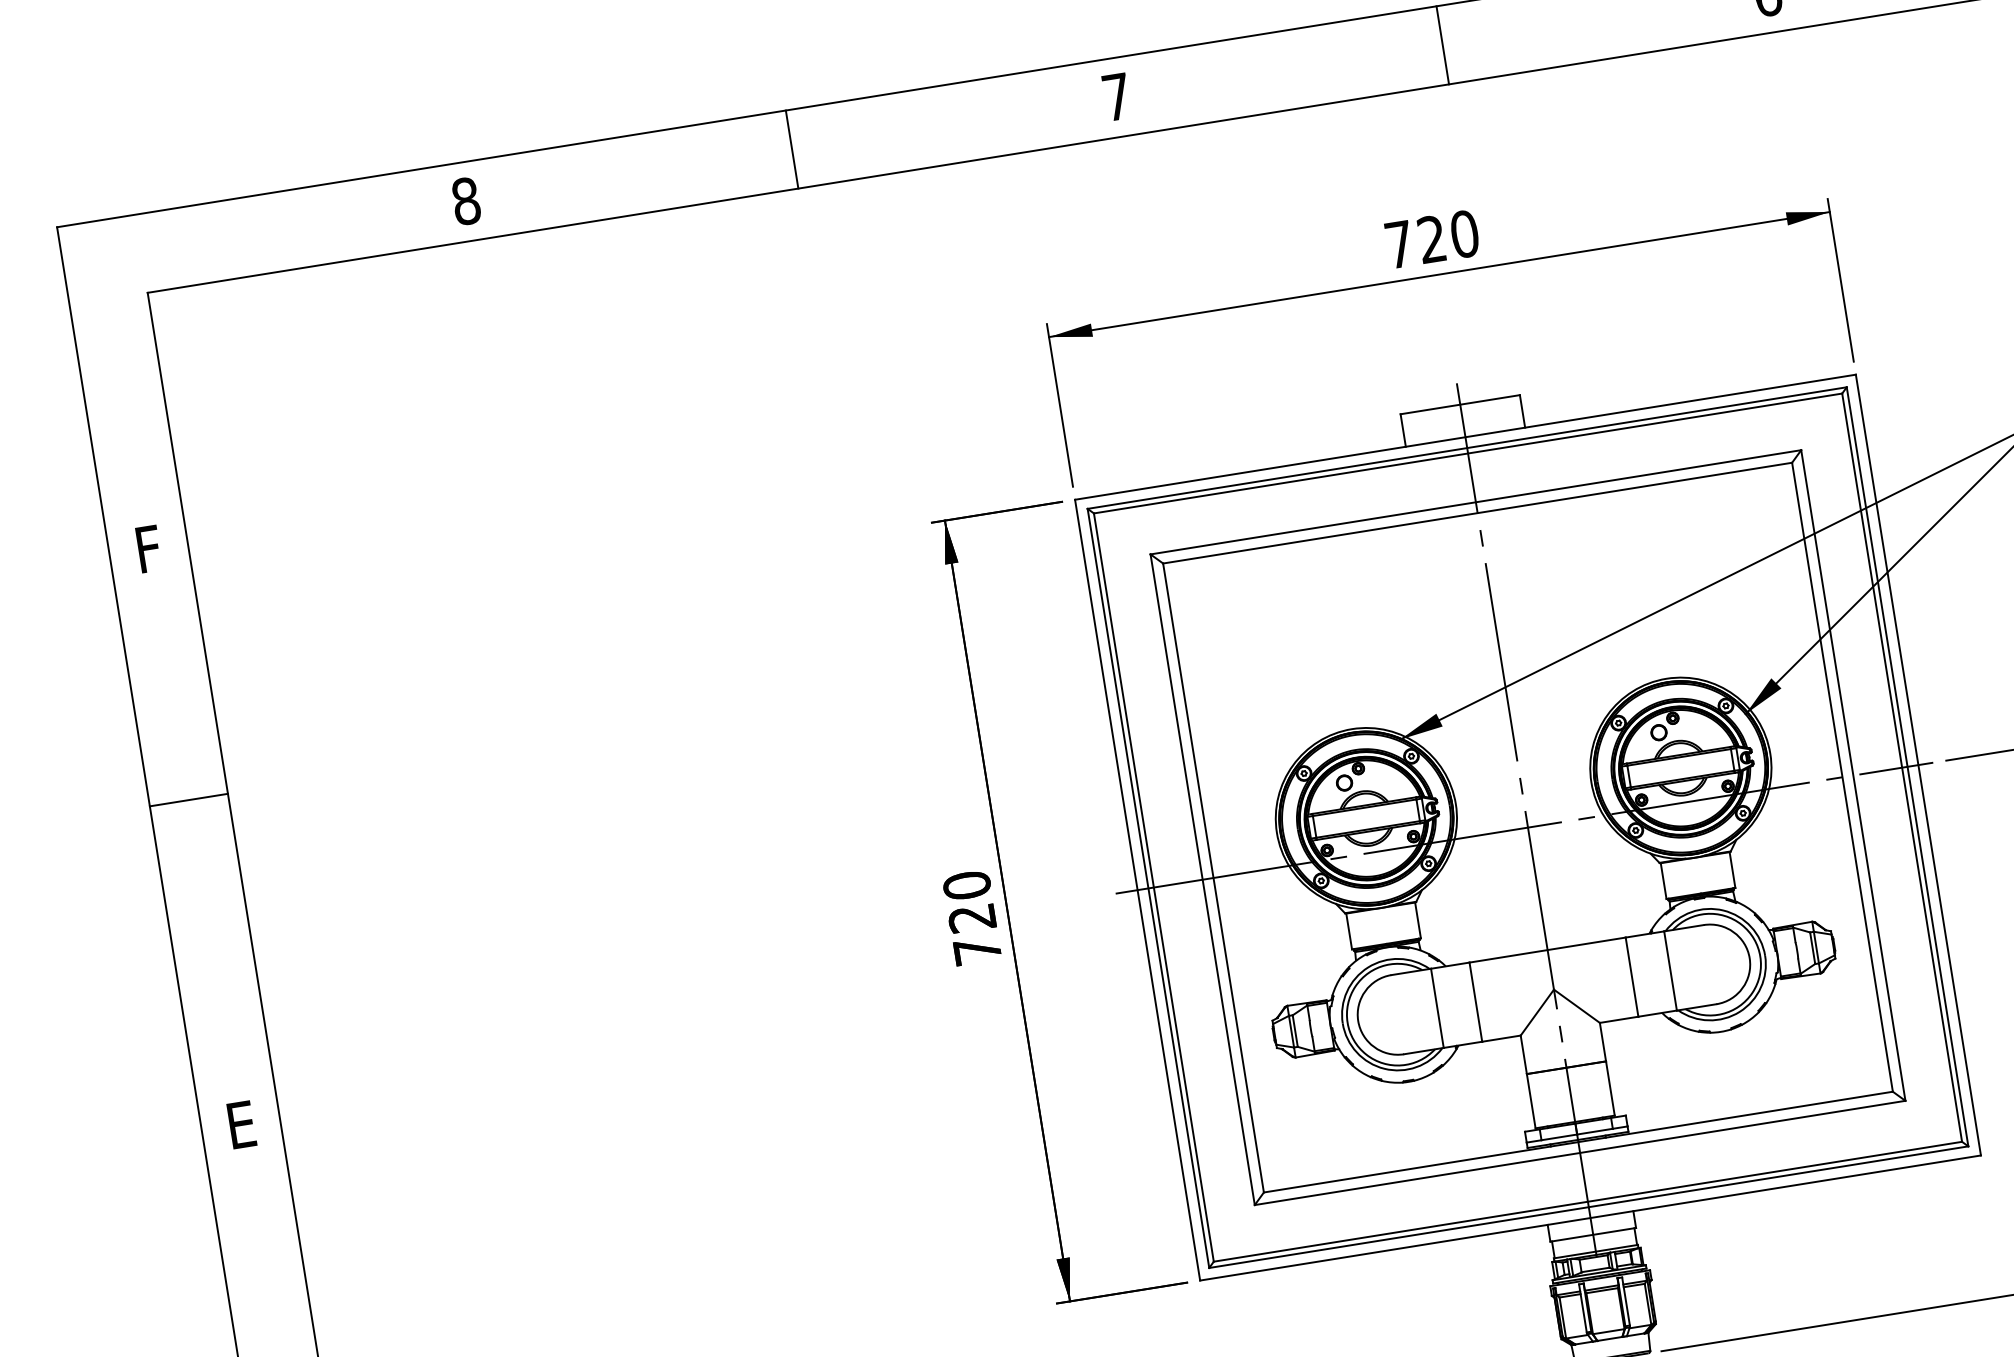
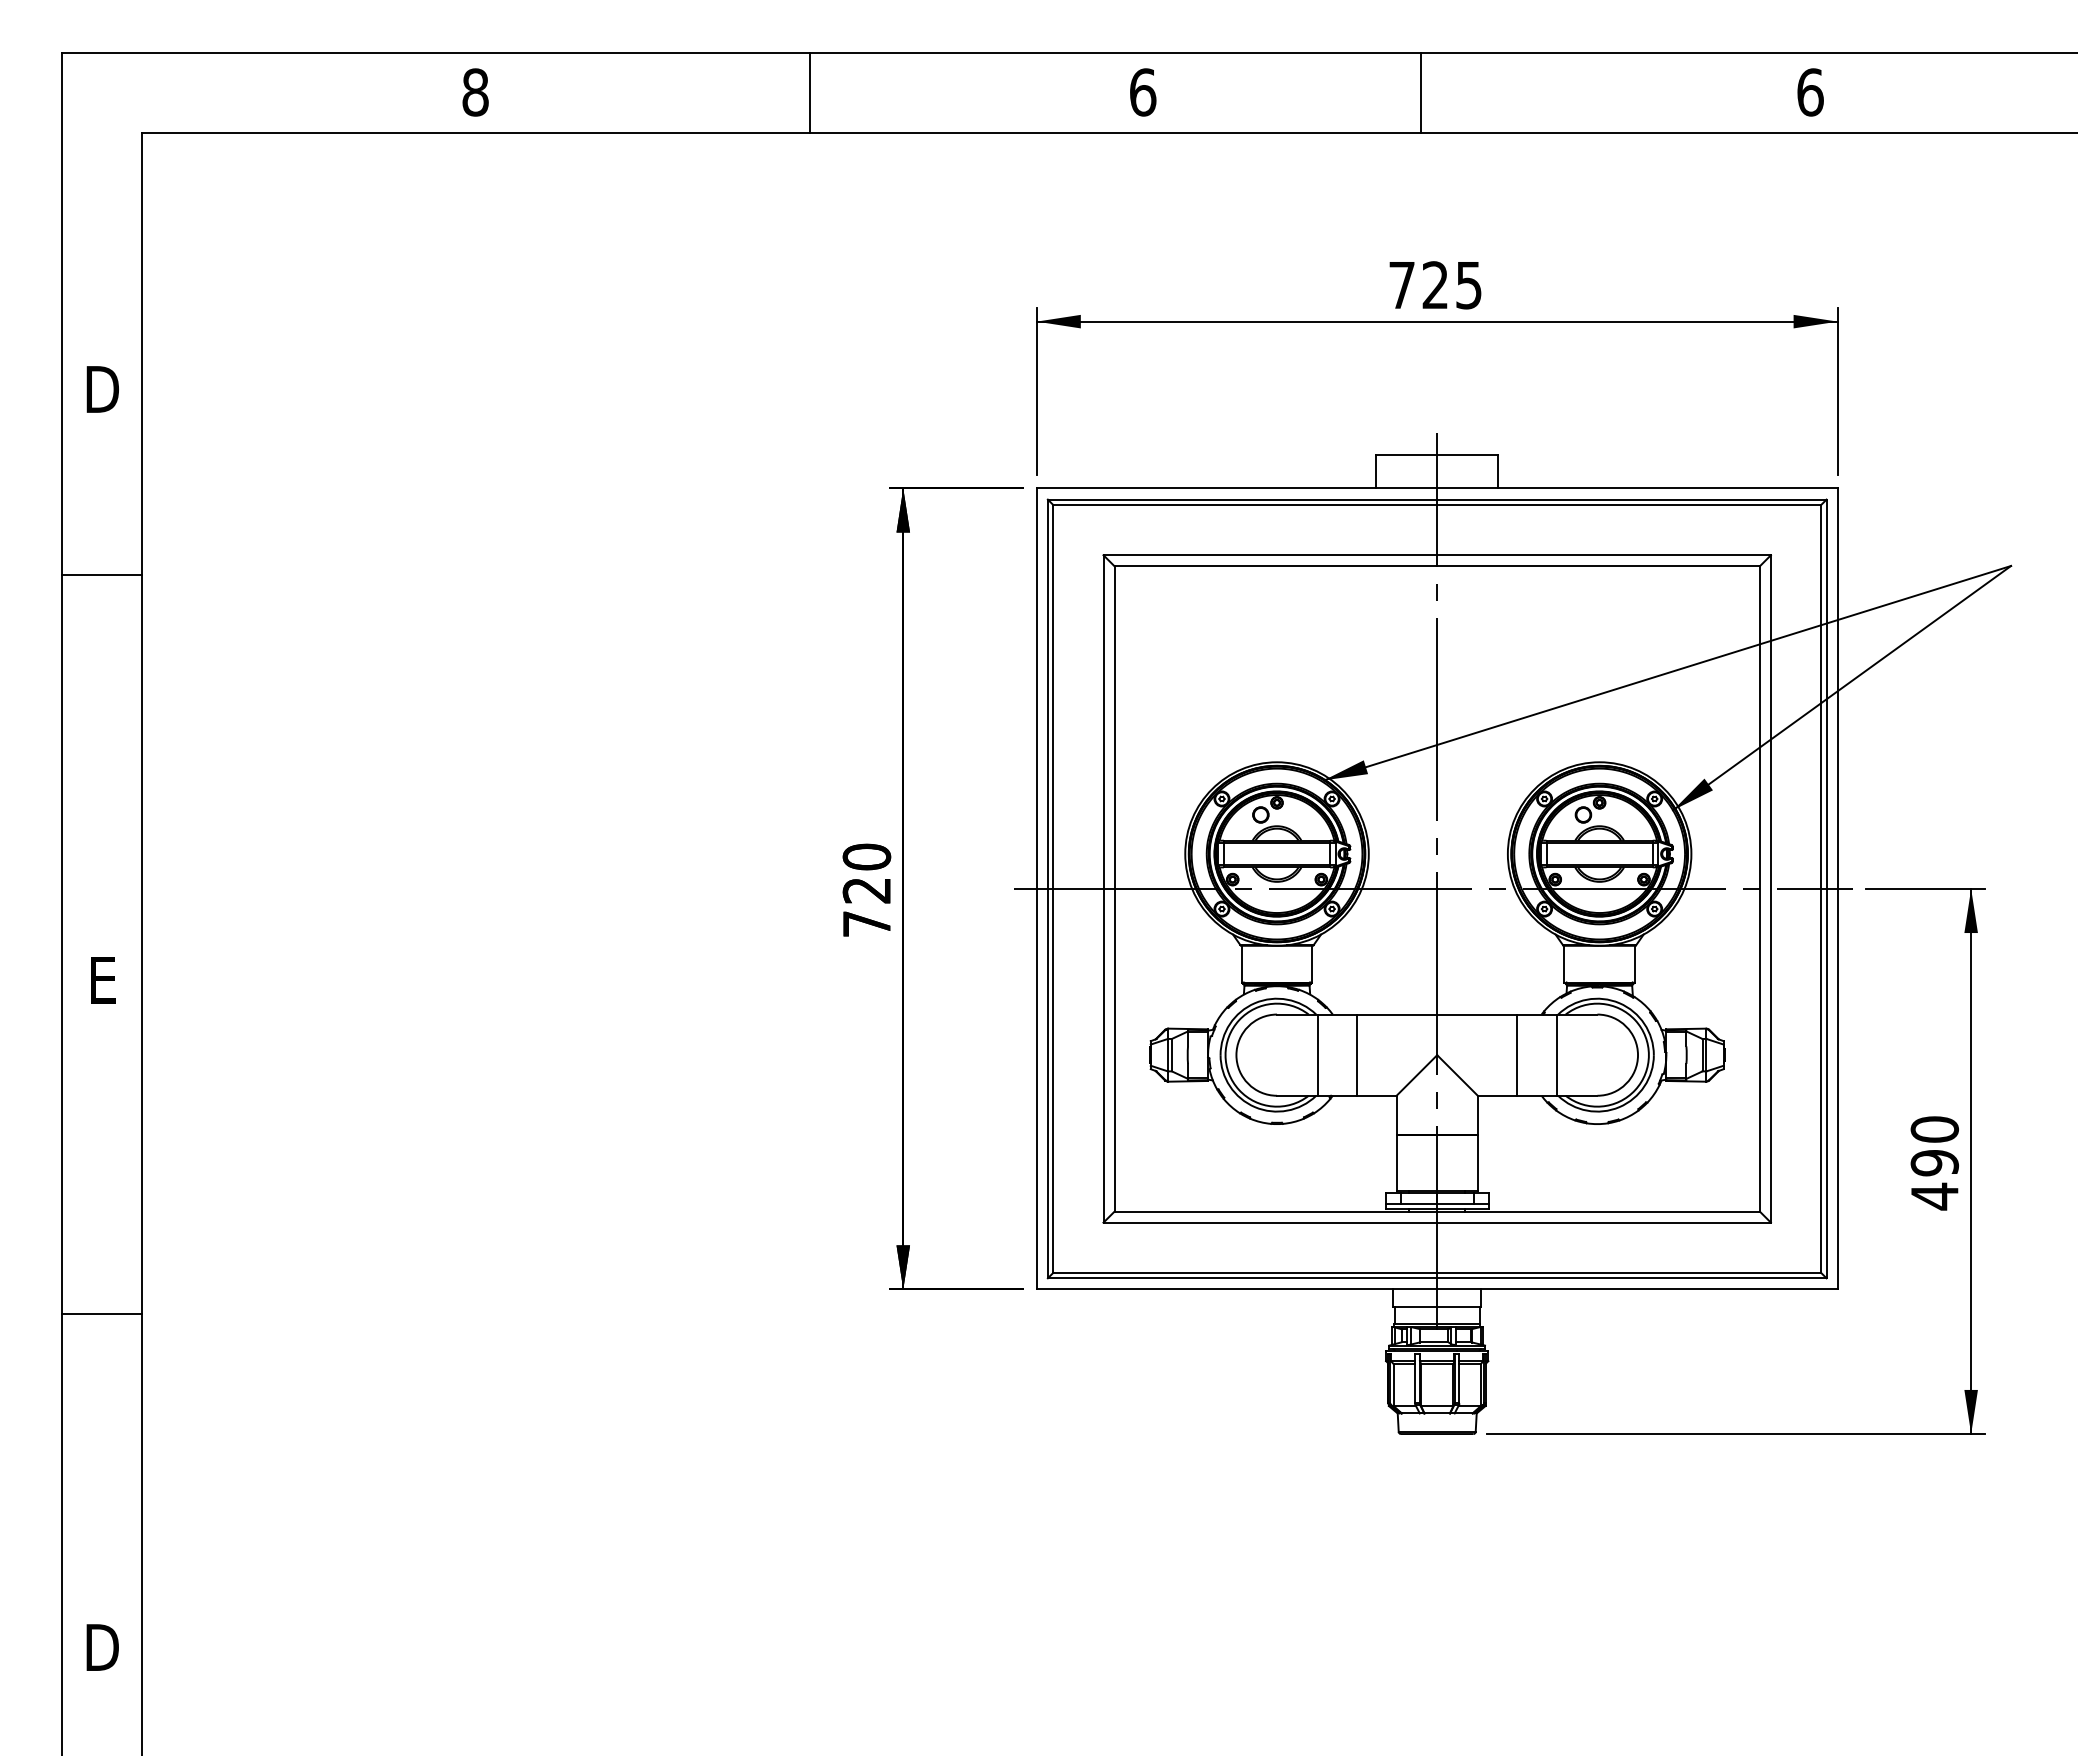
line: (1442, 44) -> (1421, 92), moved
text: (1117, 97) -> (1143, 92), 7 -> 6
text: (1465, 234) -> (1469, 285), 720 -> 725
text: (148, 549) -> (102, 389), F -> D
line: (188, 799) -> (102, 574), moved

